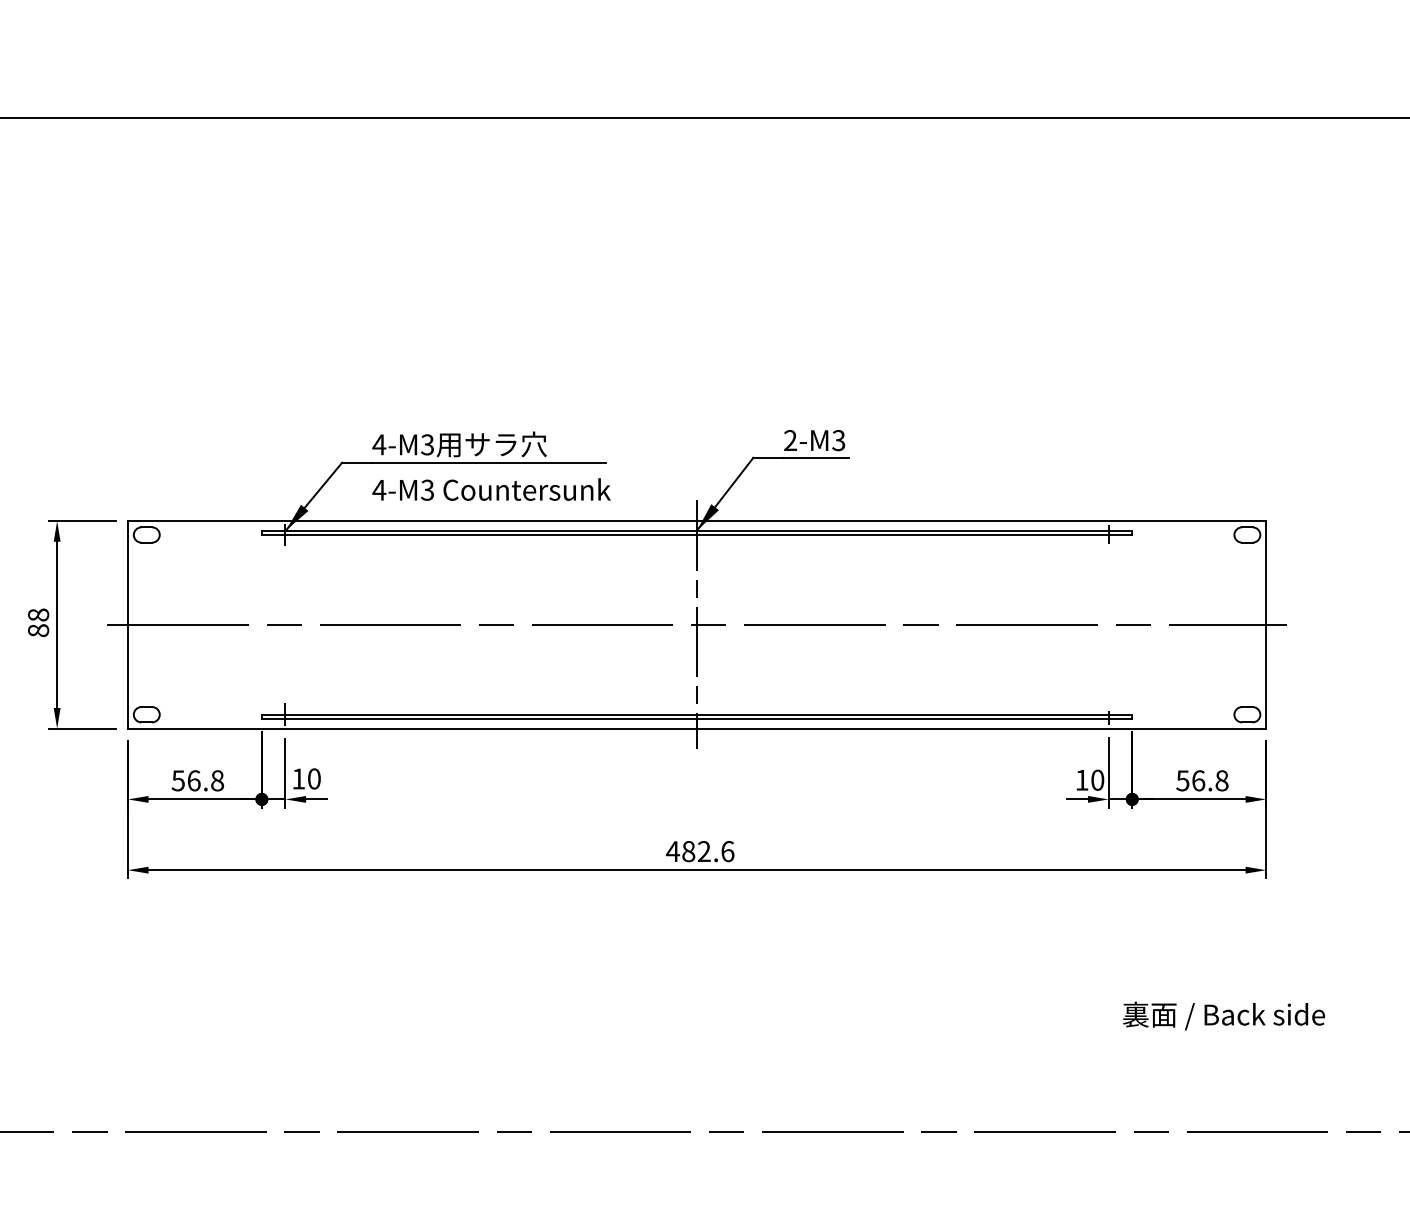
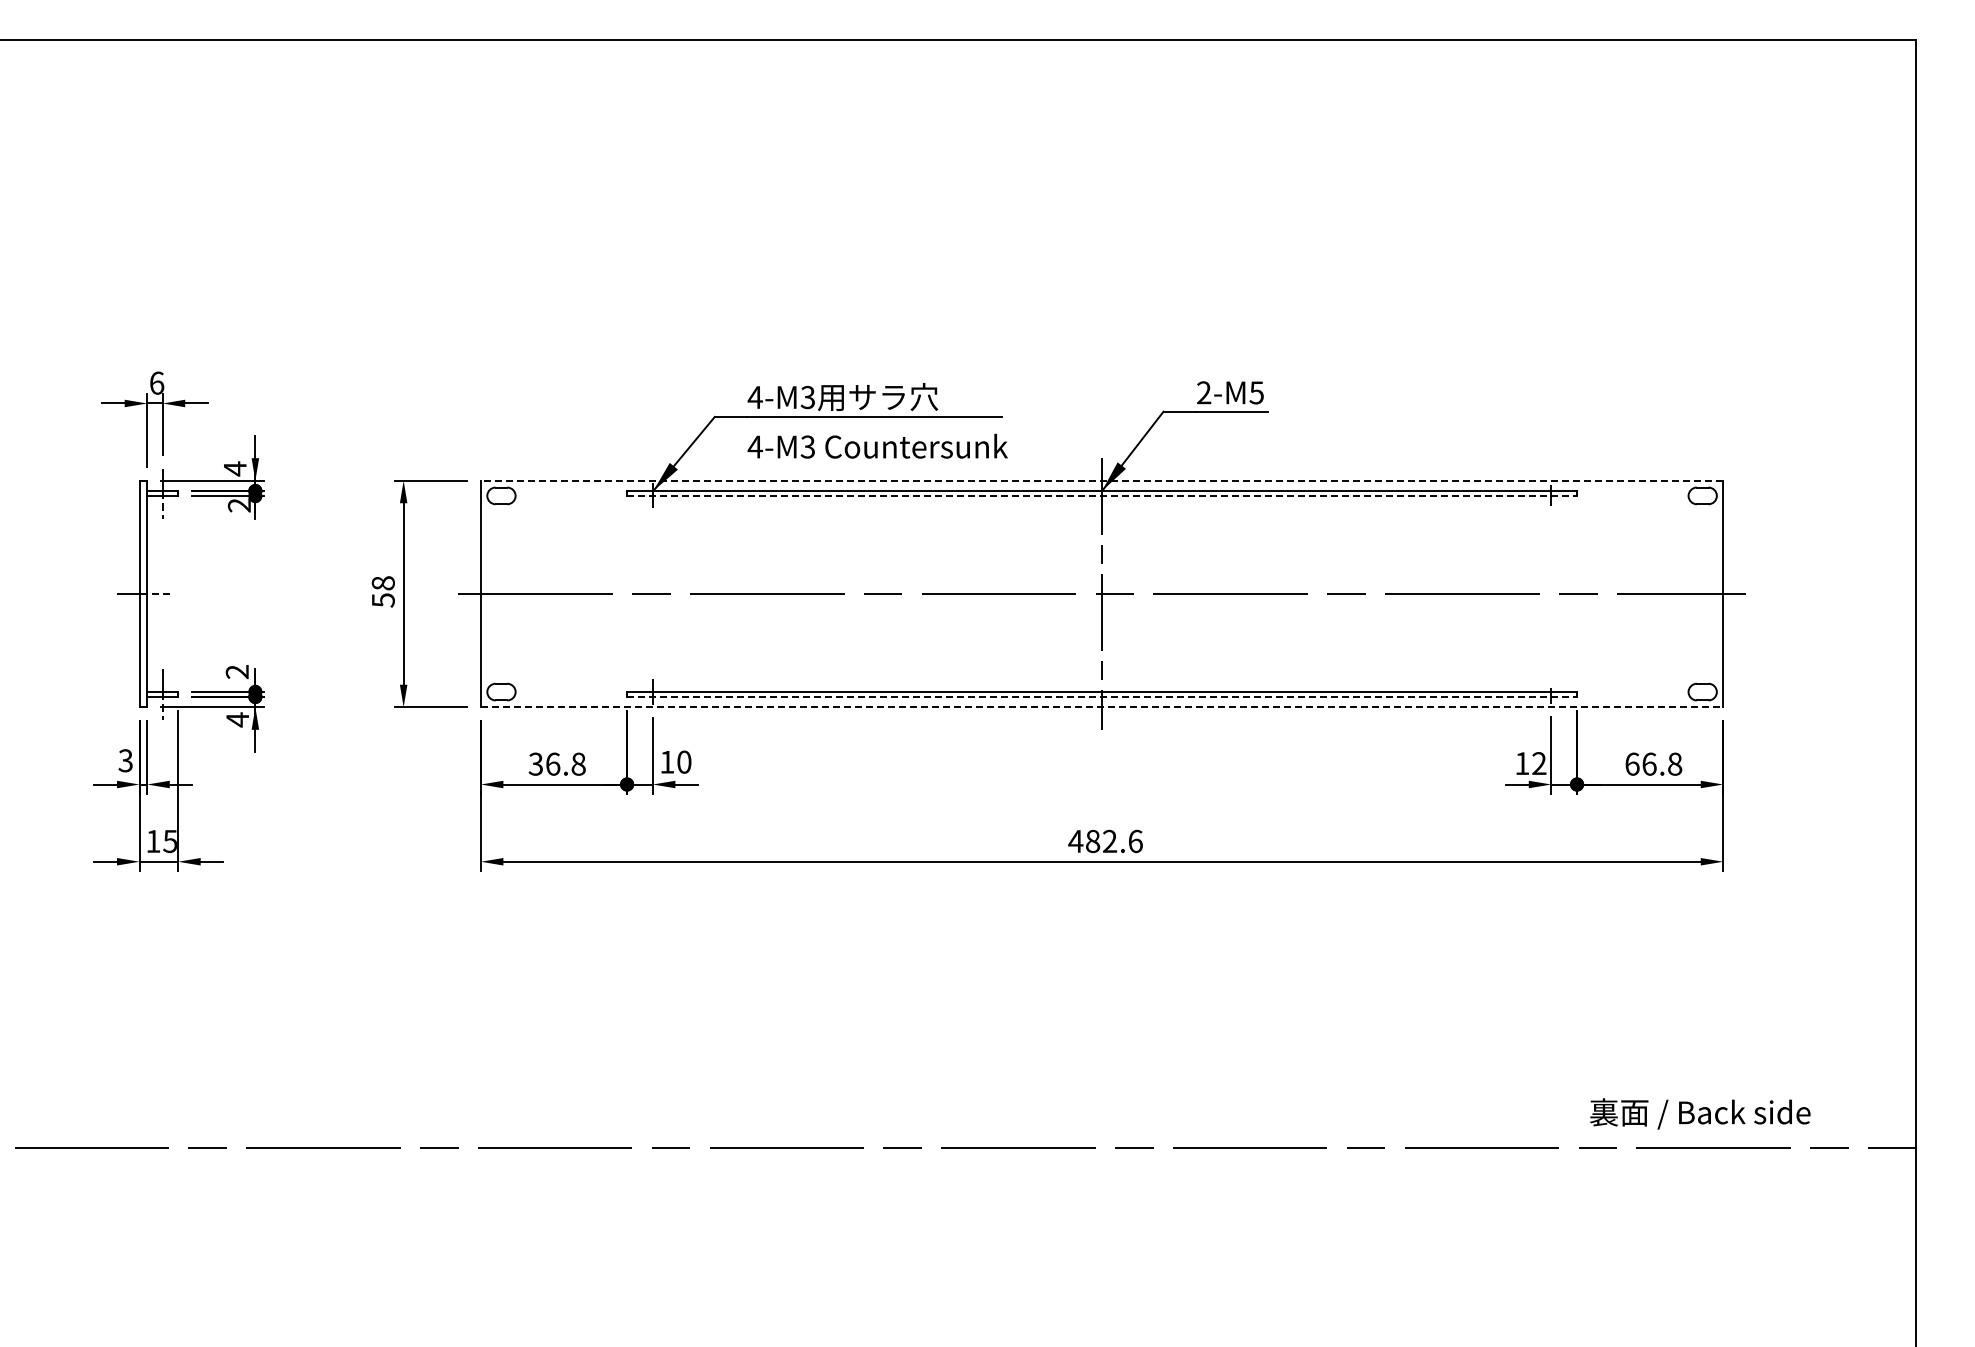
text: (838, 440) -> (1256, 392), 2-M3 -> 2-M5
line: (696, 520) -> (1101, 480), solid -> dashed
line: (697, 535) -> (1102, 496), solid -> dashed
text: (37, 630) -> (382, 600), 88 -> 58
line: (697, 718) -> (1102, 696), solid -> dashed
line: (697, 728) -> (1102, 707), solid -> dashed
text: (177, 780) -> (535, 763), 56.8 -> 36.8
text: (1097, 780) -> (1539, 763), 10 -> 12
text: (1183, 780) -> (1632, 763), 56.8 -> 66.8
text: (1224, 1015) -> (1700, 1113), moved

